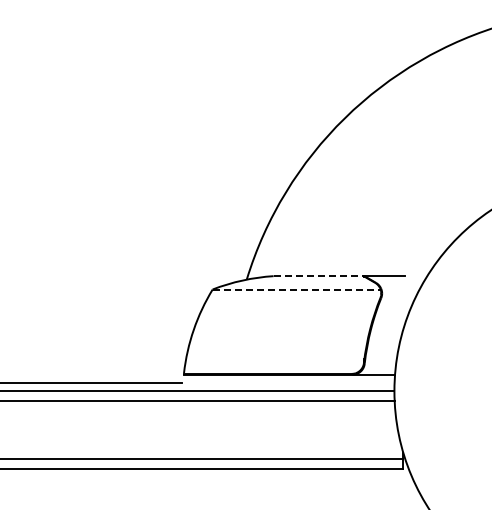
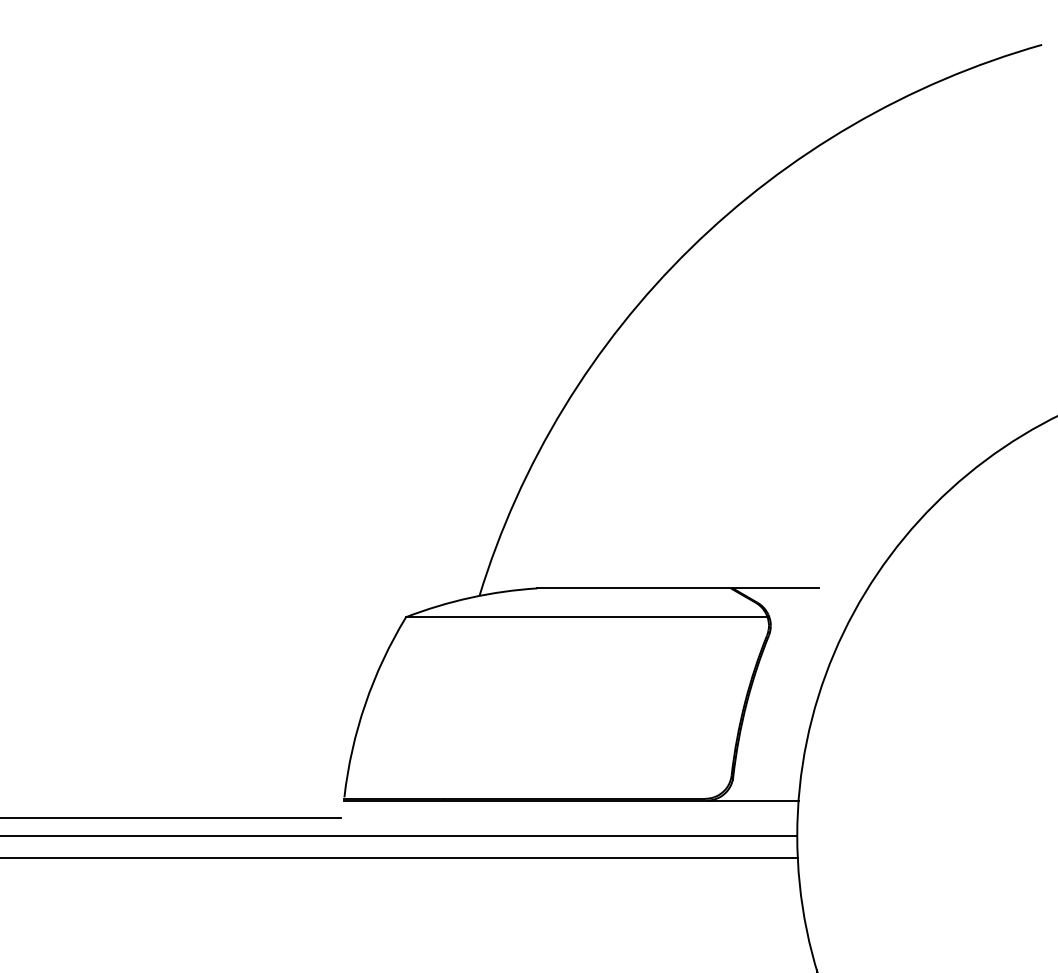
line: (318, 276) -> (633, 589), dashed -> solid
line: (296, 289) -> (586, 617), dashed -> solid

